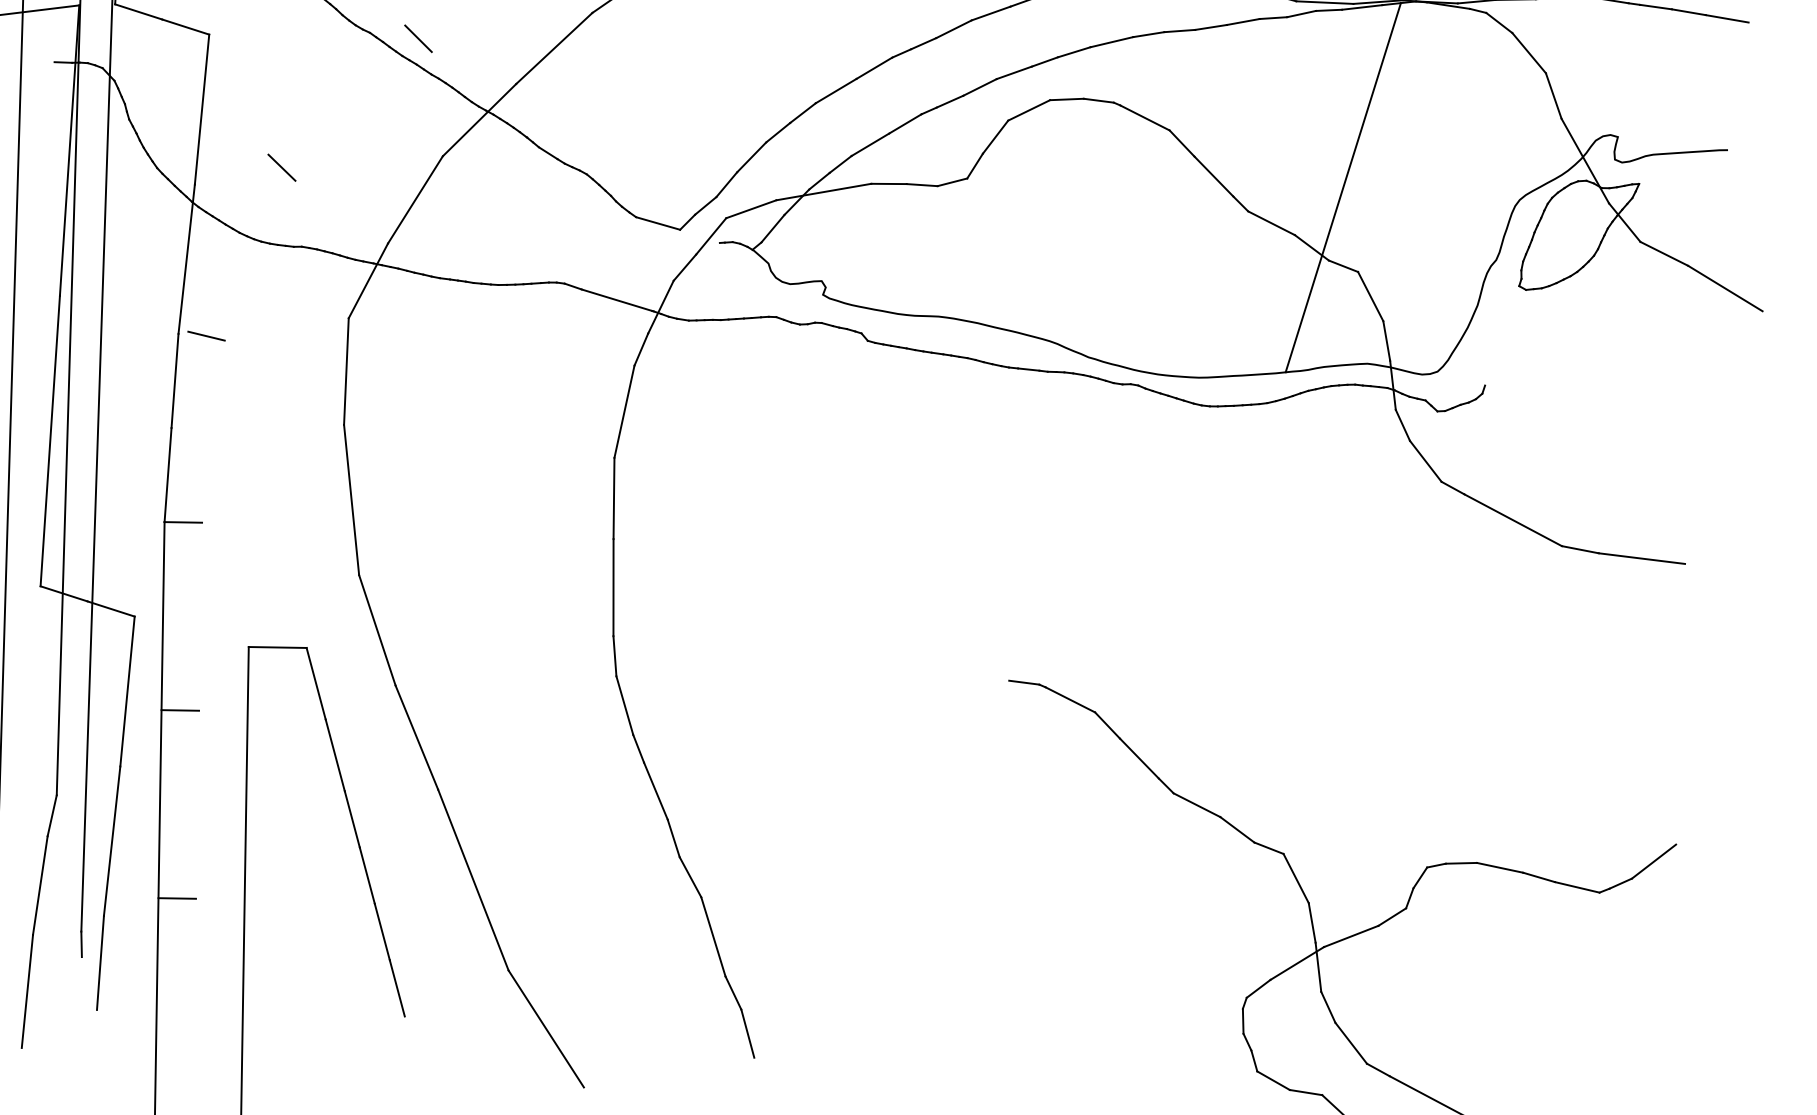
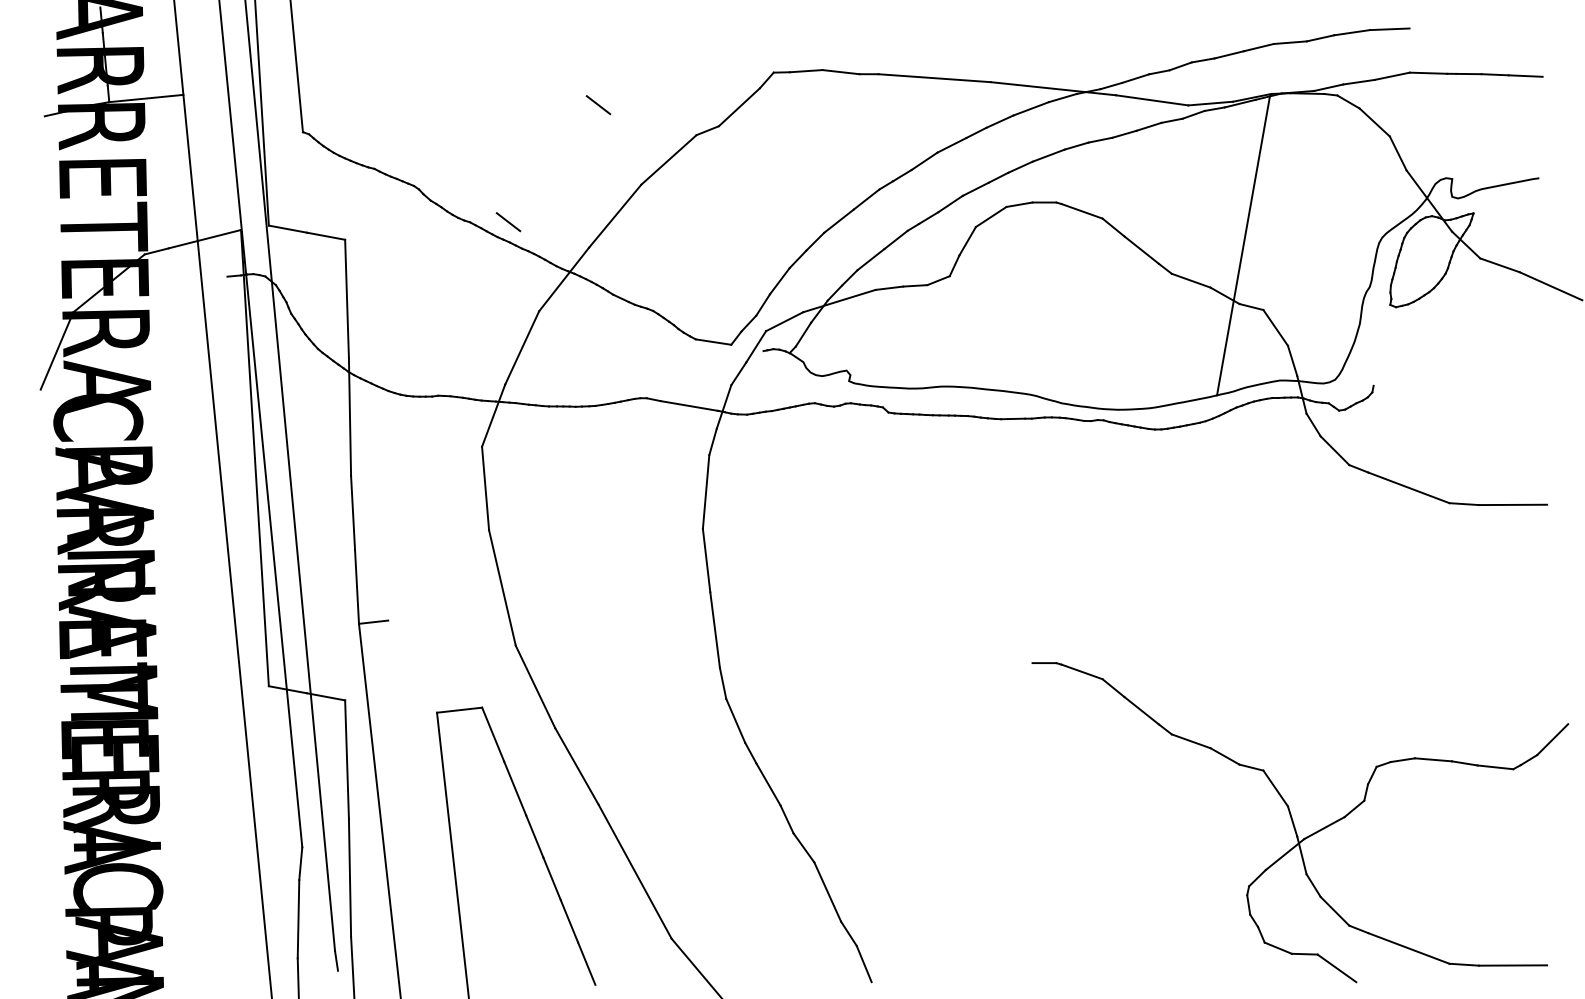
line: (281, 168) -> (414, 336), removed
line: (205, 335) -> (372, 474), removed
line: (179, 709) -> (389, 768), removed
line: (177, 898) -> (406, 915), removed

